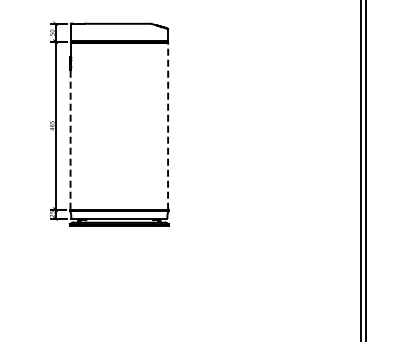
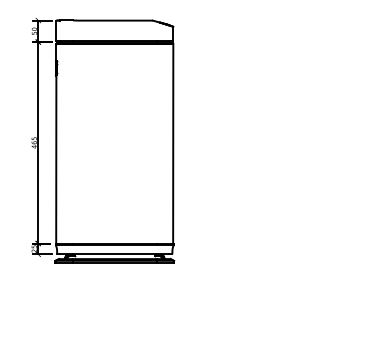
line: (168, 126) -> (173, 143), dashed -> solid
line: (70, 139) -> (56, 159), dashed -> solid

